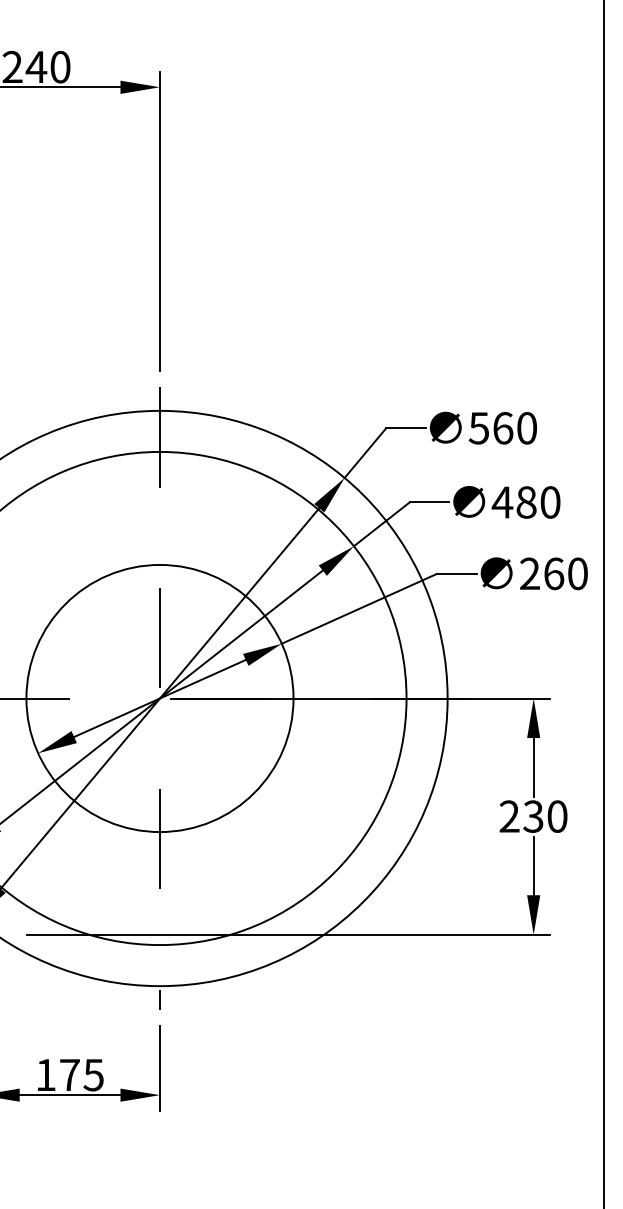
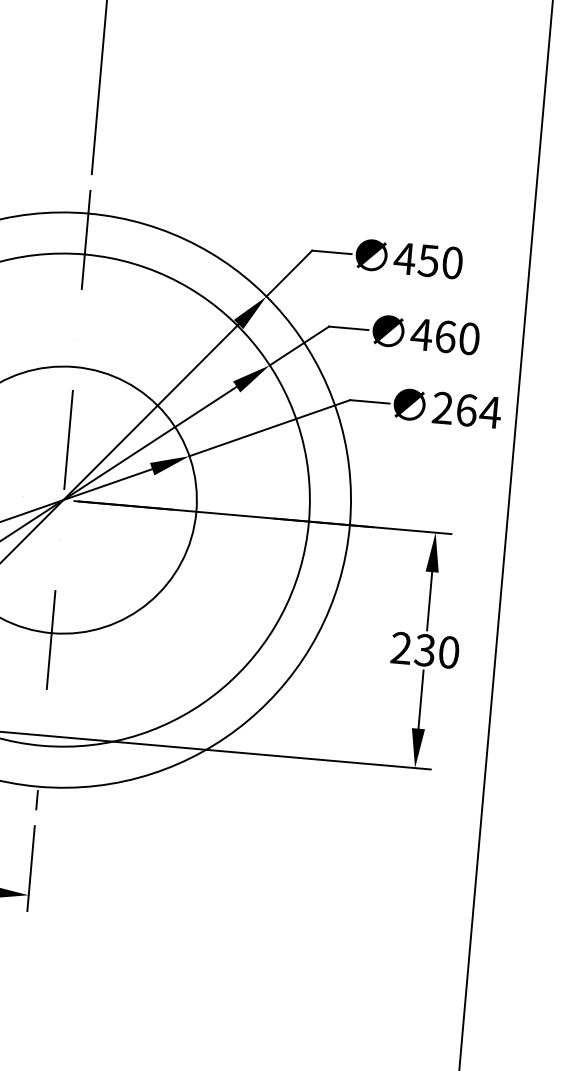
text: (490, 428) -> (416, 259), 560 -> 450
text: (526, 502) -> (445, 336), 480 -> 460
text: (577, 573) -> (490, 411), 260 -> 264

